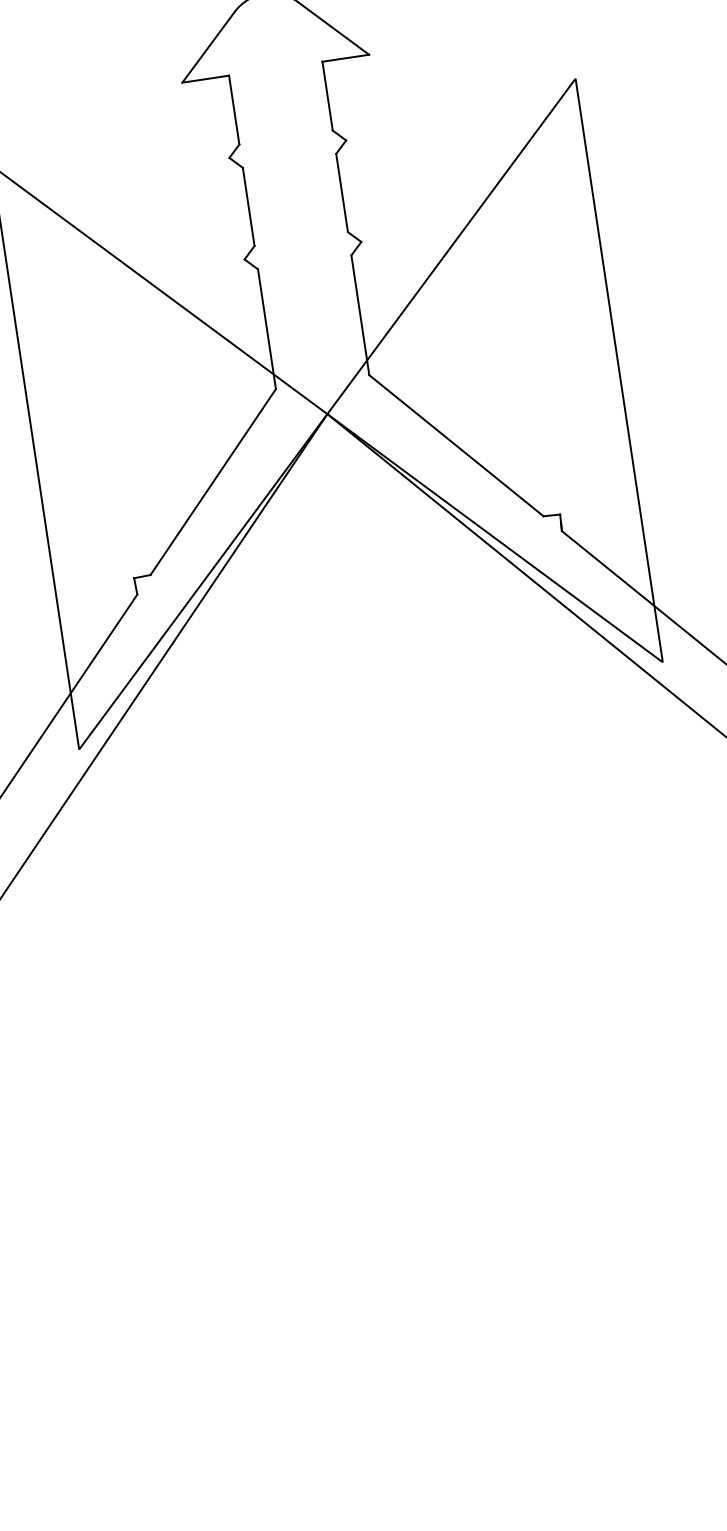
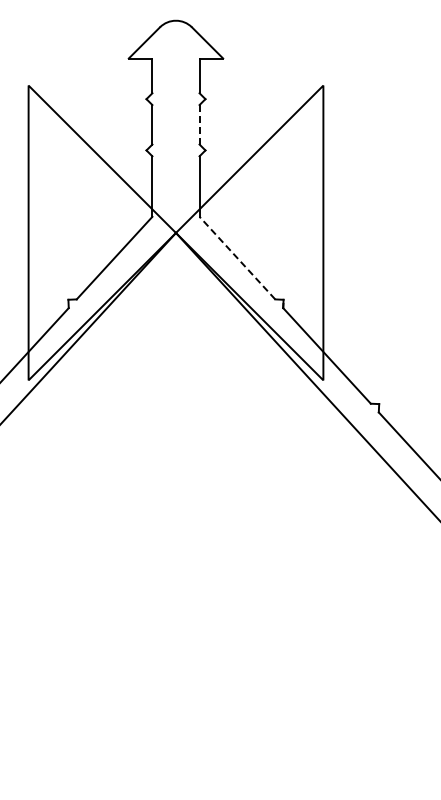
line: (341, 192) -> (199, 124), solid -> dashed
line: (456, 444) -> (237, 257), solid -> dashed

